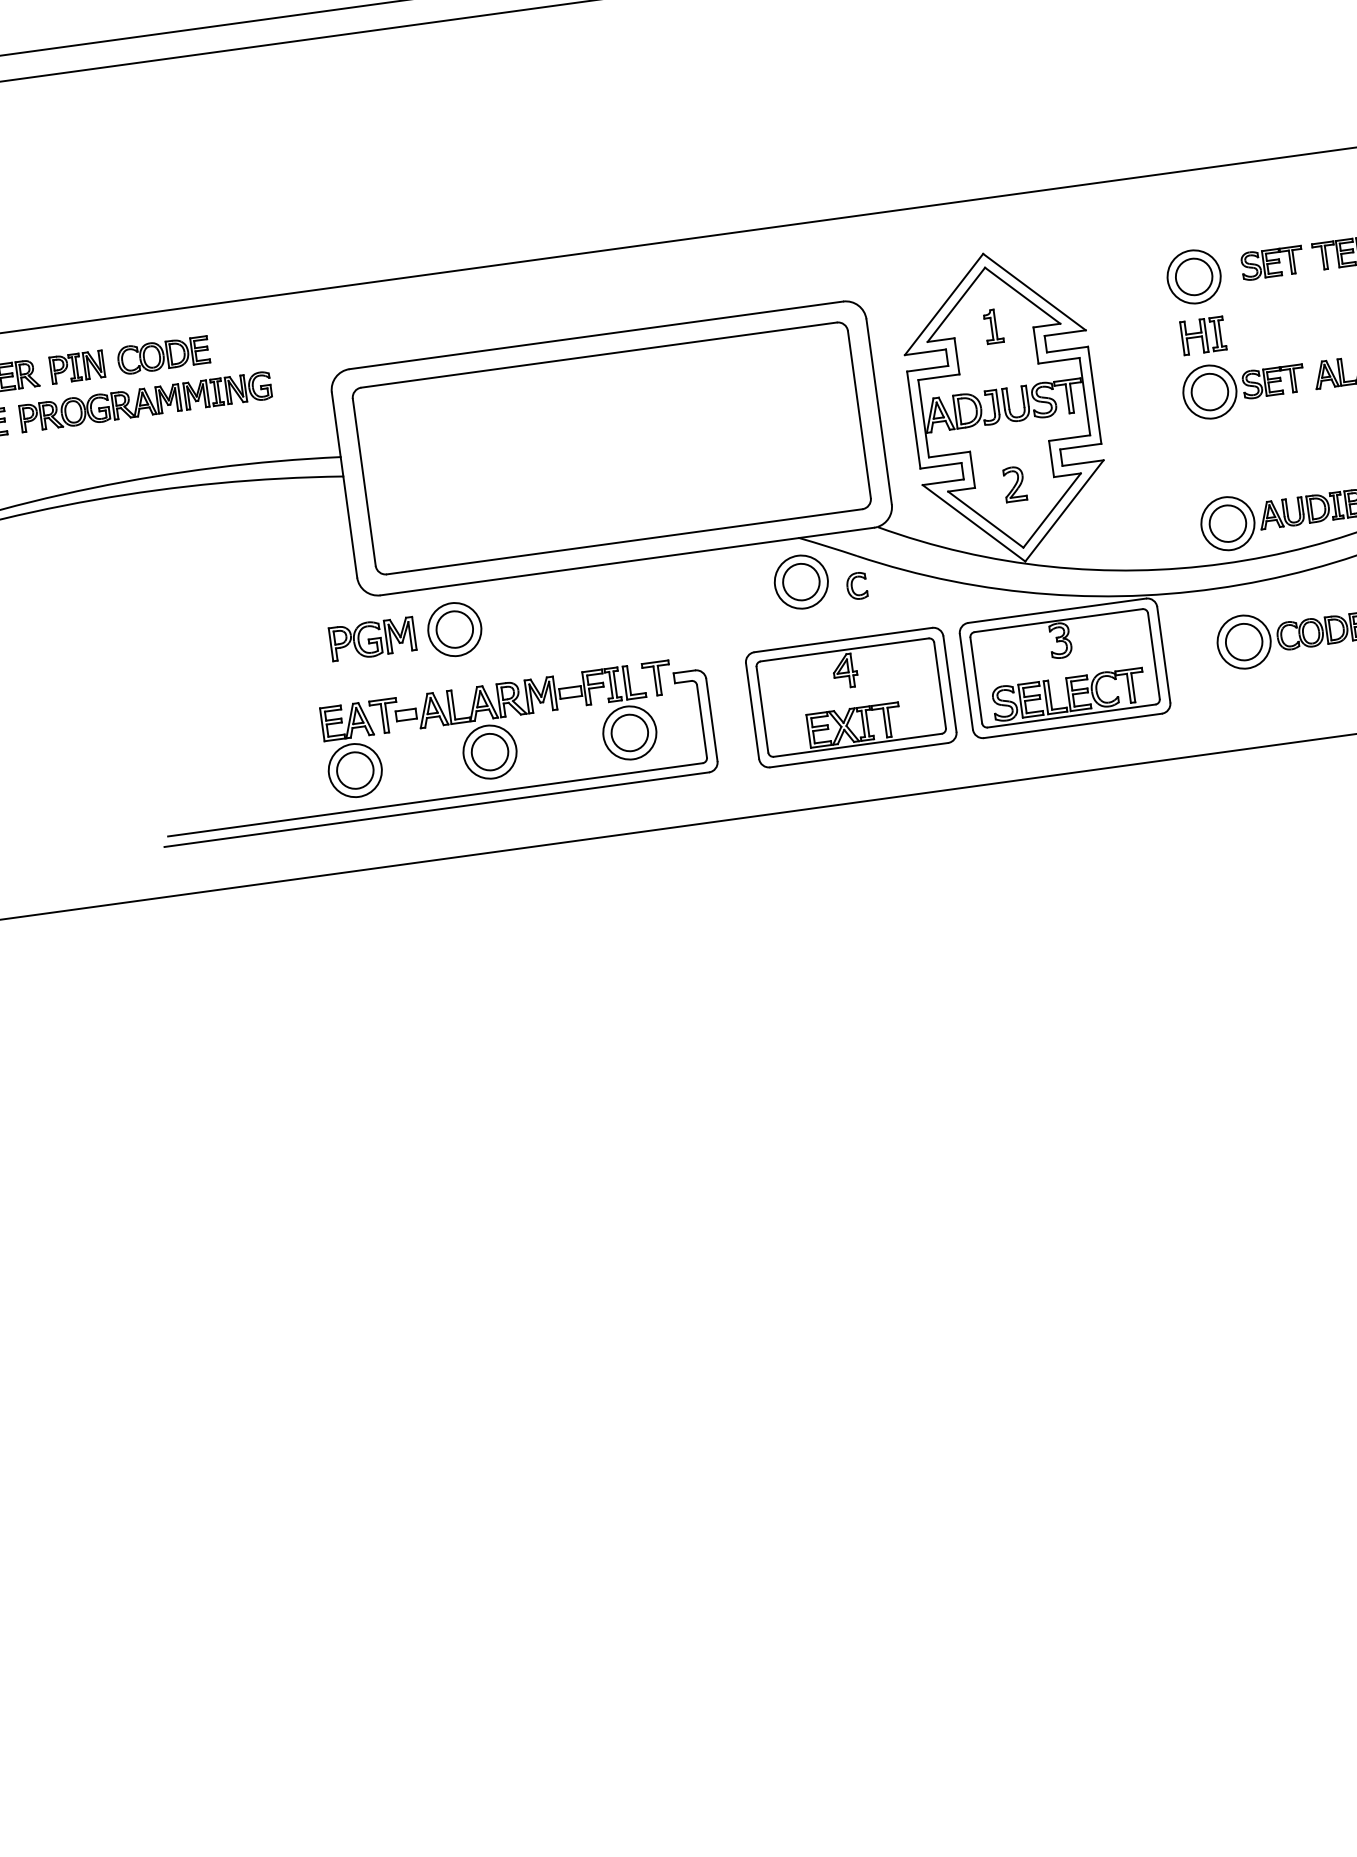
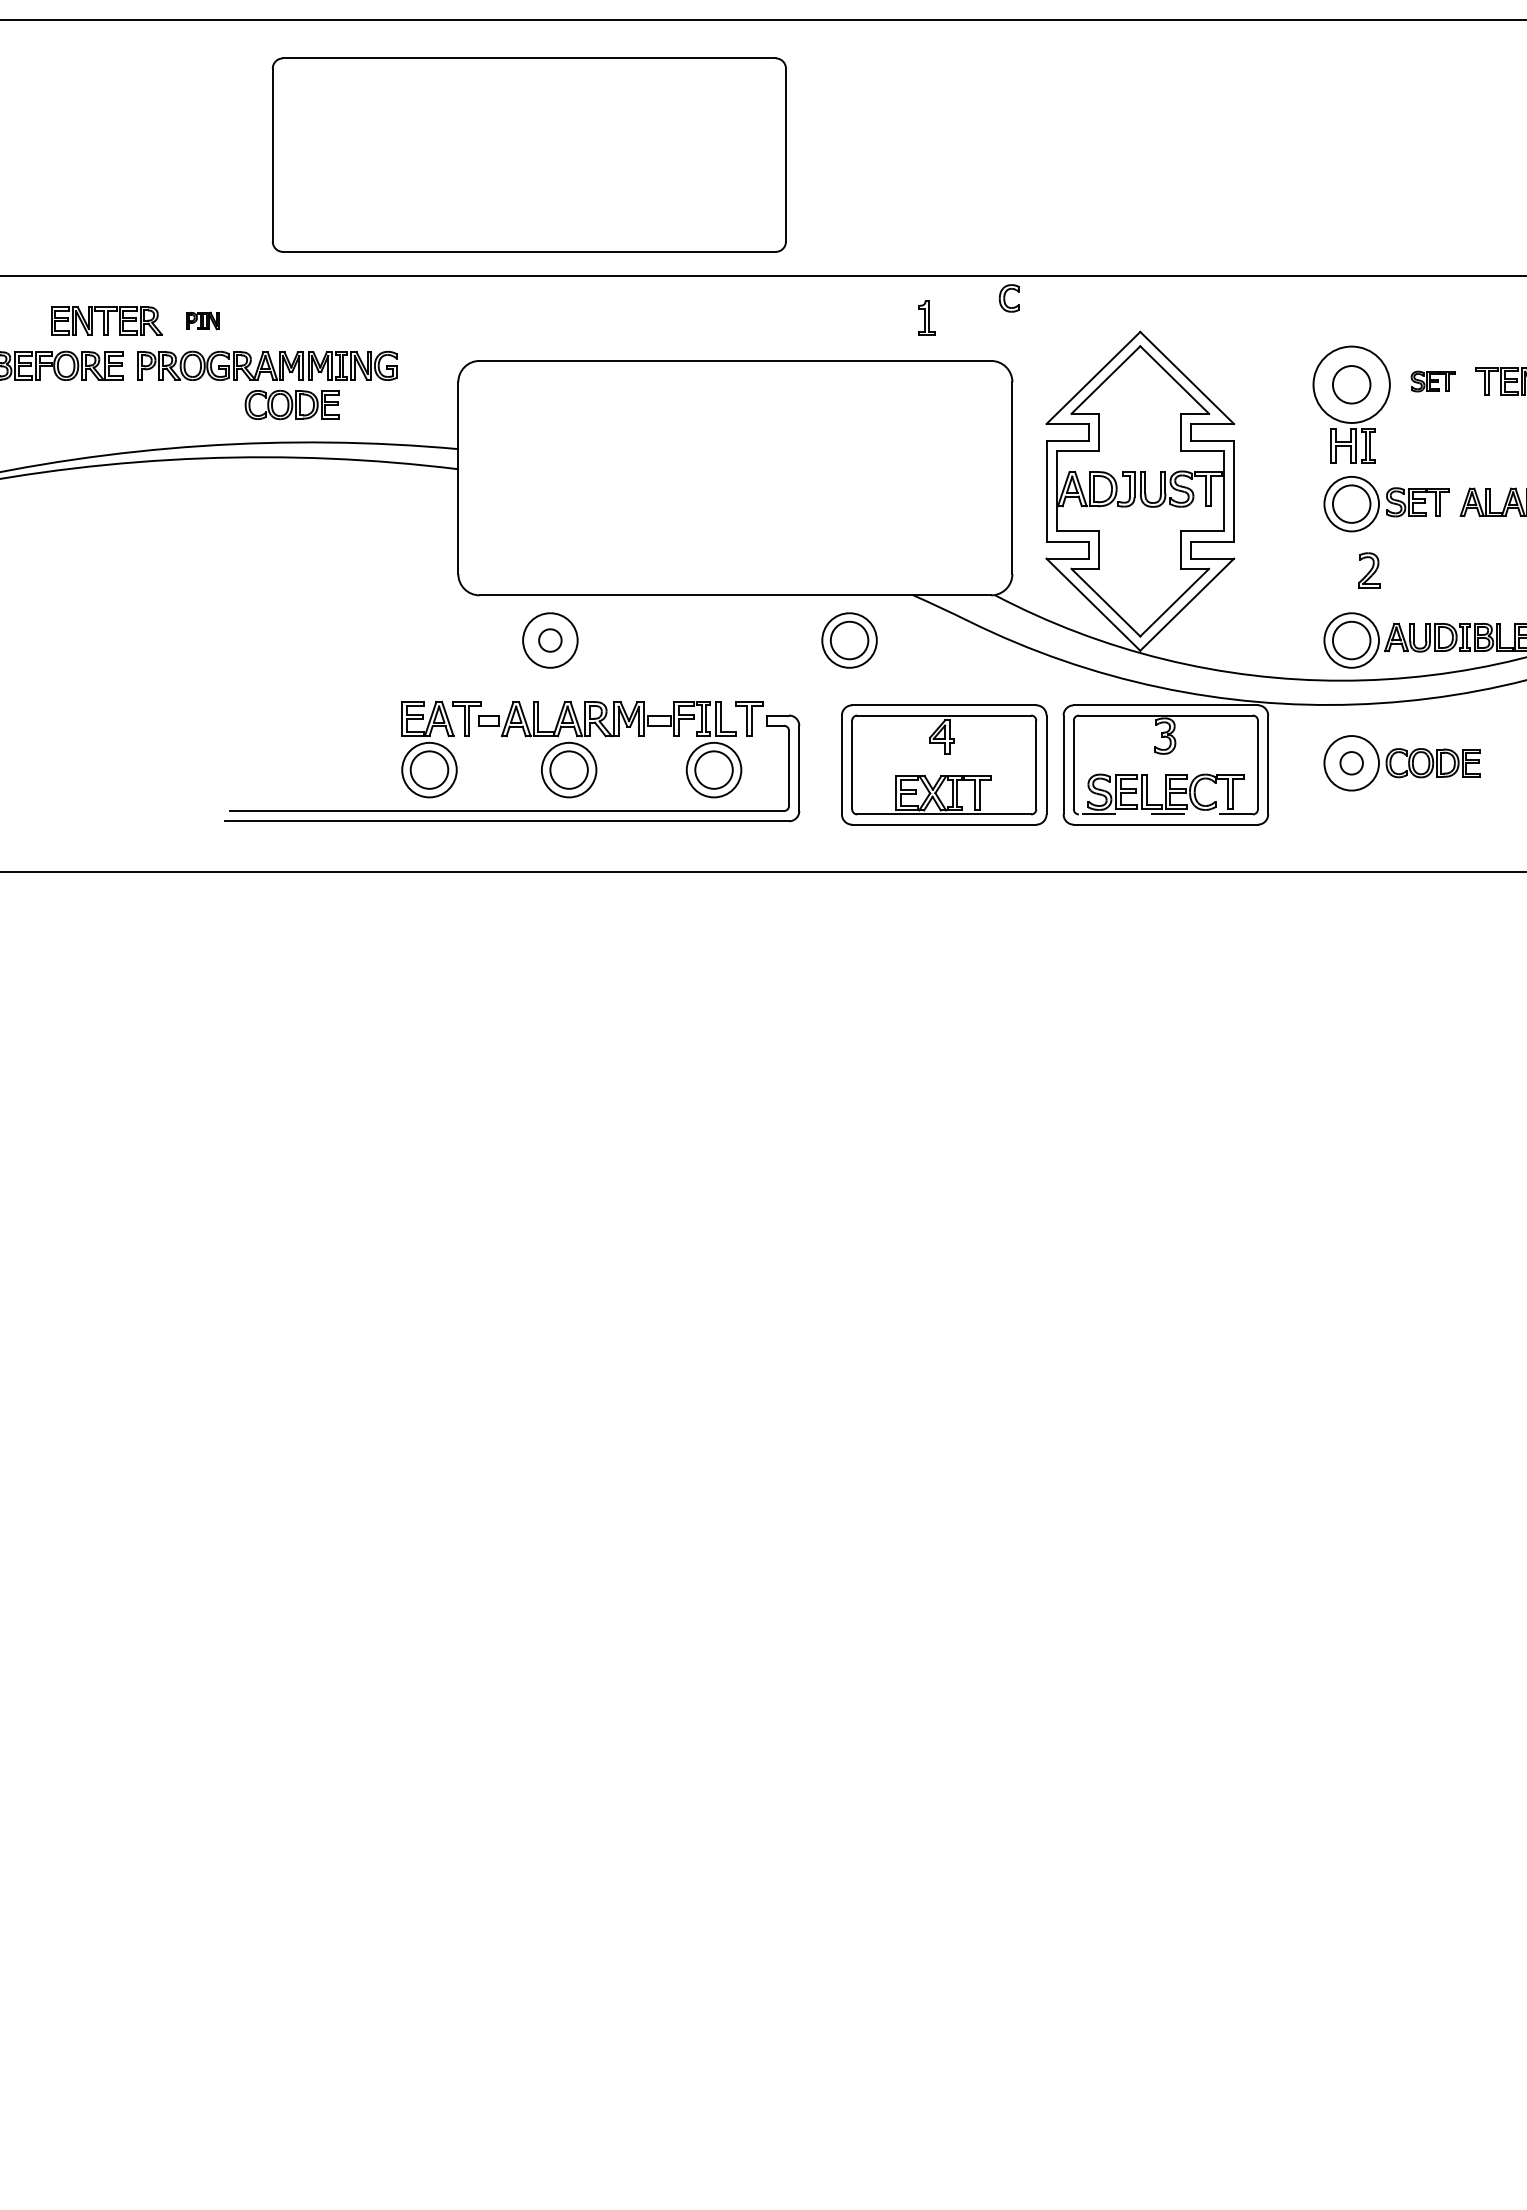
part: (1272, 262) -> (1433, 381), size x0.7
circle: (1193, 276) -> (1351, 384), size x1.4
part: (993, 325) -> (926, 317), moved
part: (162, 355) -> (291, 404), moved
part: (76, 366) -> (202, 320), size x0.6
part: (610, 447) -> (528, 154), moved
part: (1014, 484) -> (1369, 570), moved
part: (801, 582) -> (849, 640), moved
part: (855, 586) -> (1008, 298), moved
circle: (454, 629) -> (550, 640), size x0.6
part: (372, 638) -> (465, 638), removed
circle: (1243, 642) -> (1351, 763), size x0.6
line: (1071, 716) -> (1165, 814), solid -> dashed

